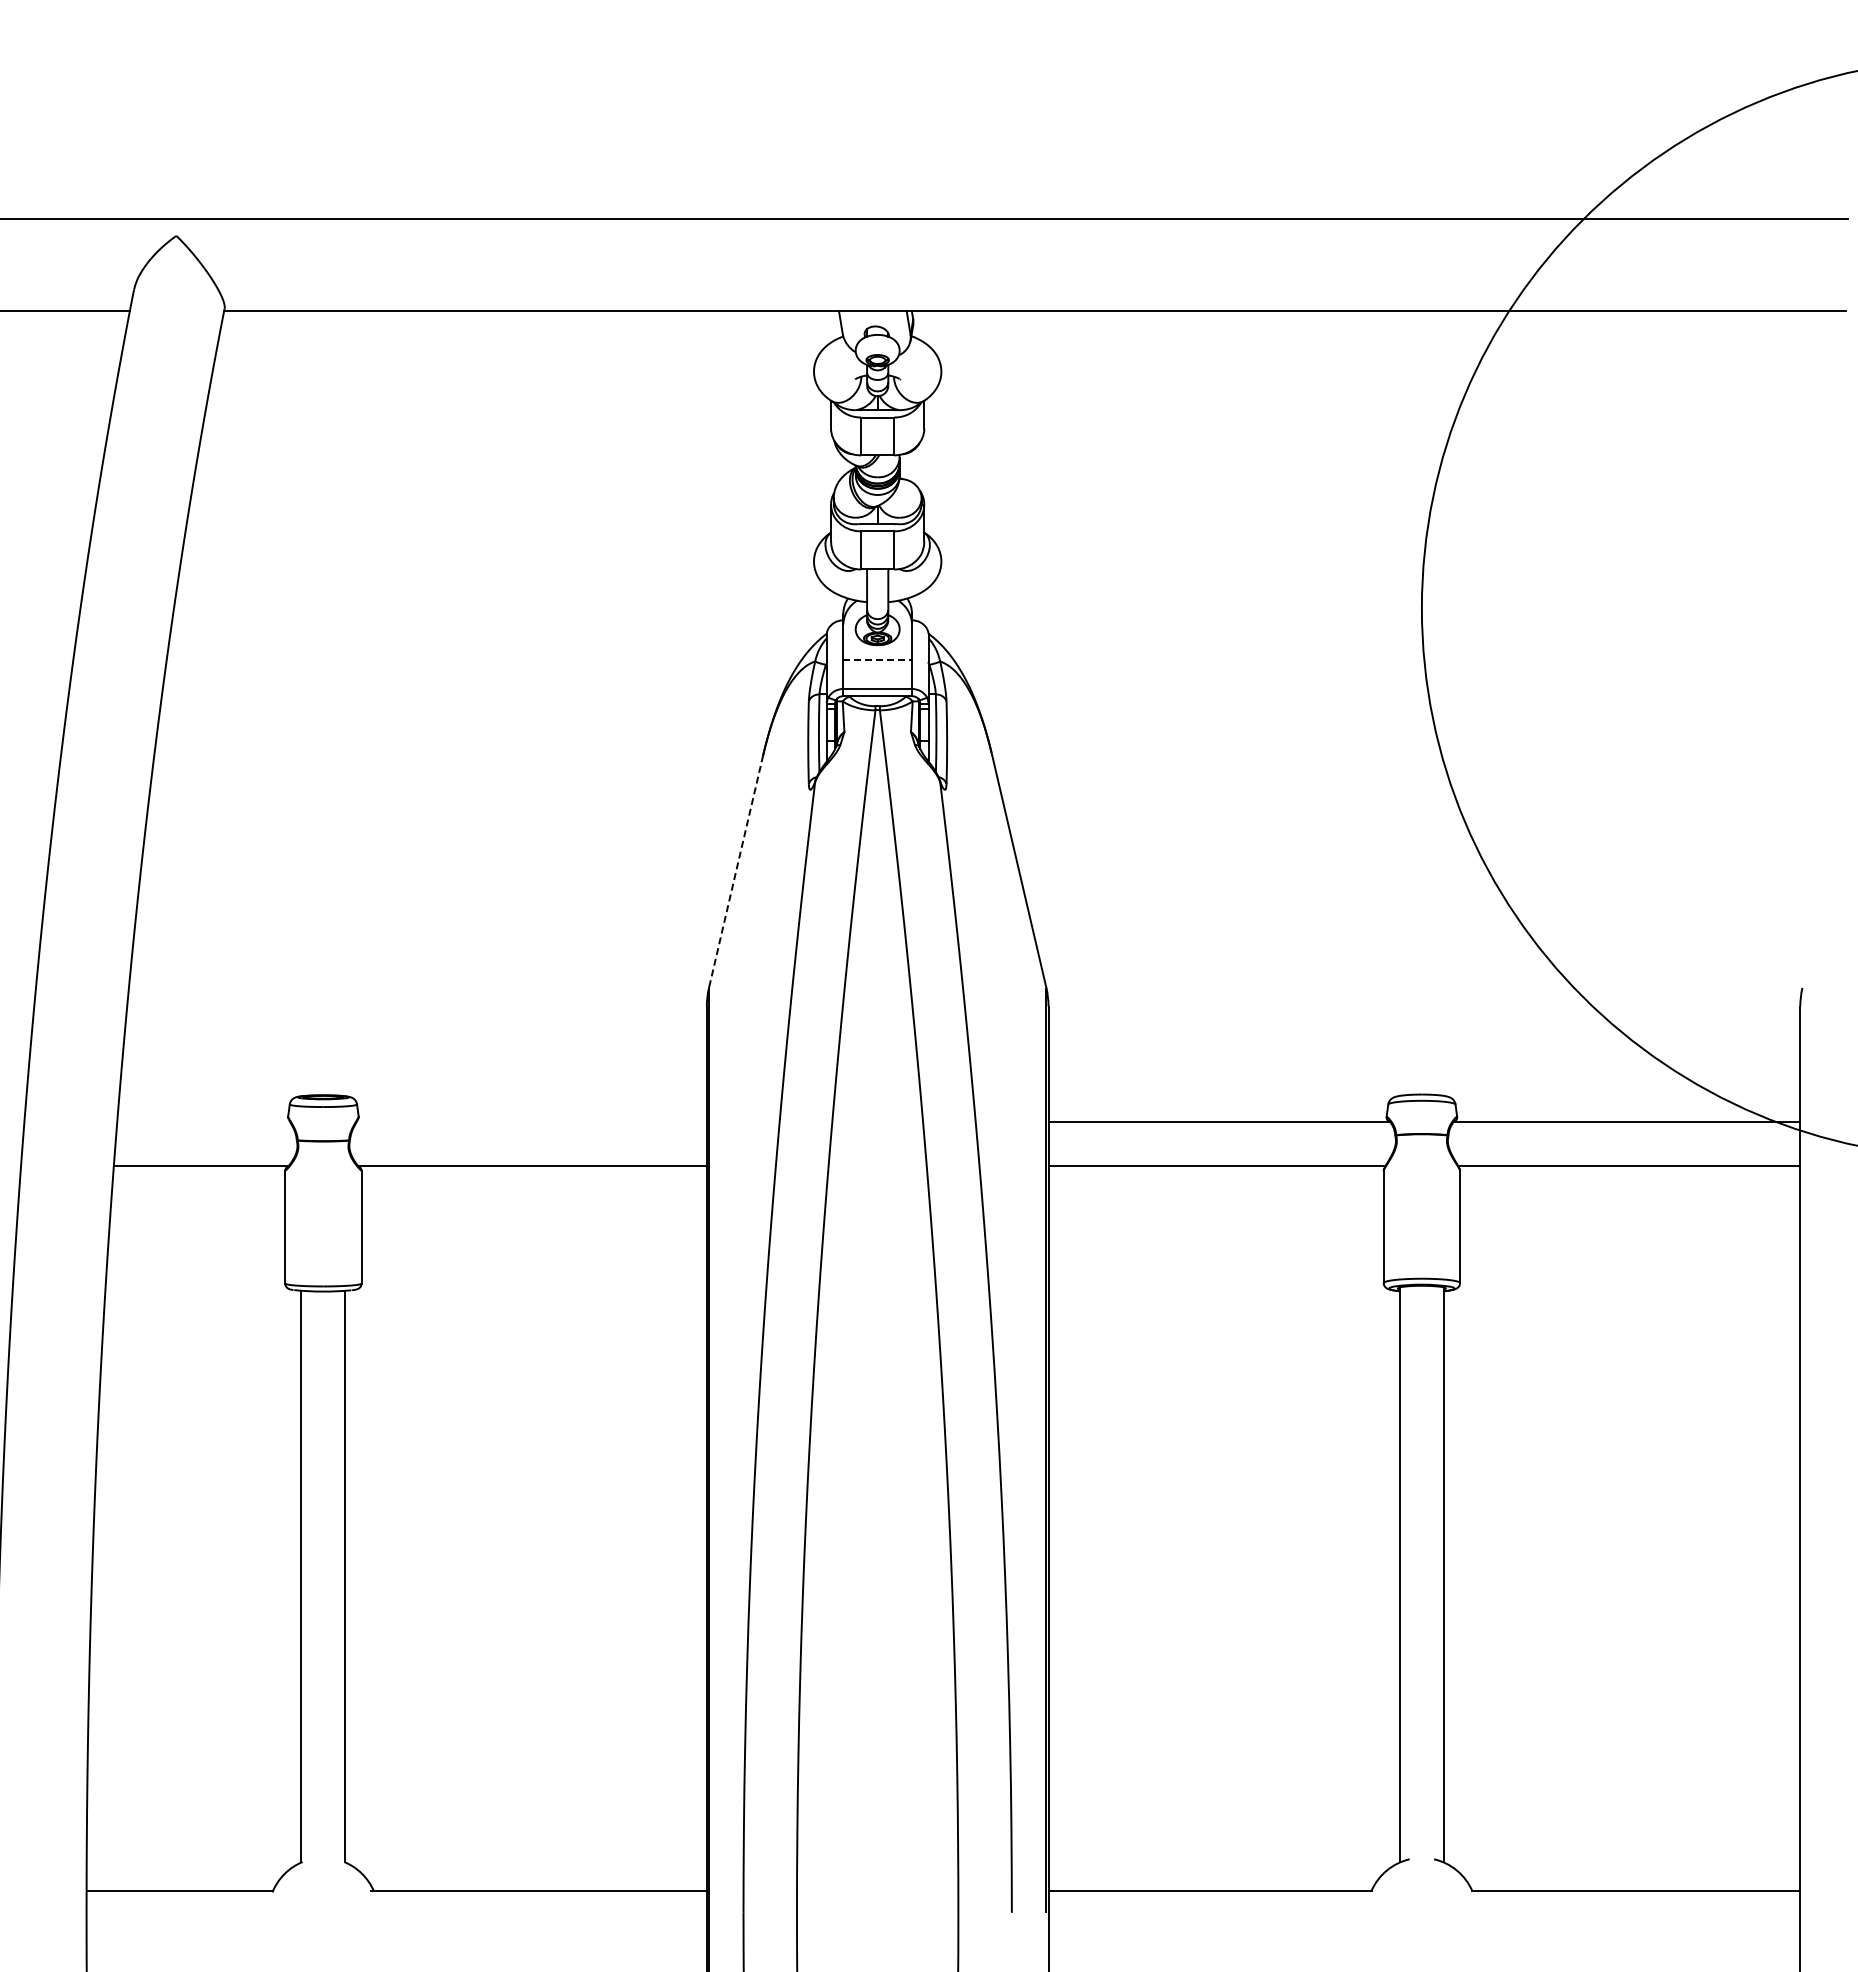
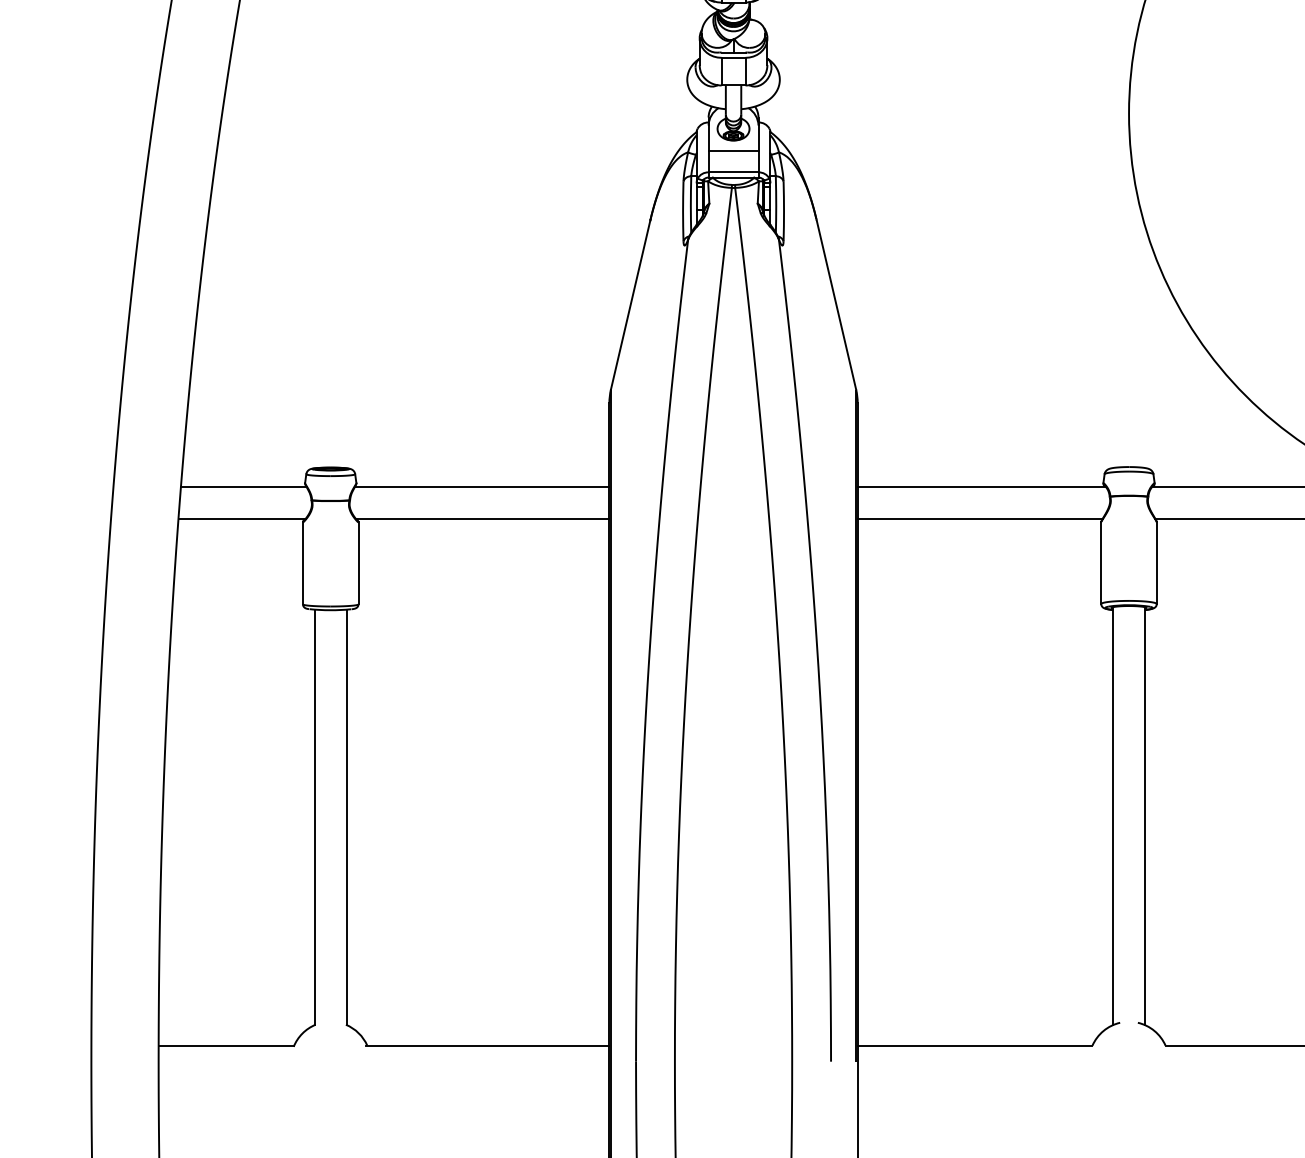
line: (878, 660) -> (734, 151), dashed -> solid
line: (736, 872) -> (630, 305), dashed -> solid
line: (203, 1121) -> (243, 486), added
line: (531, 1121) -> (481, 486), added

